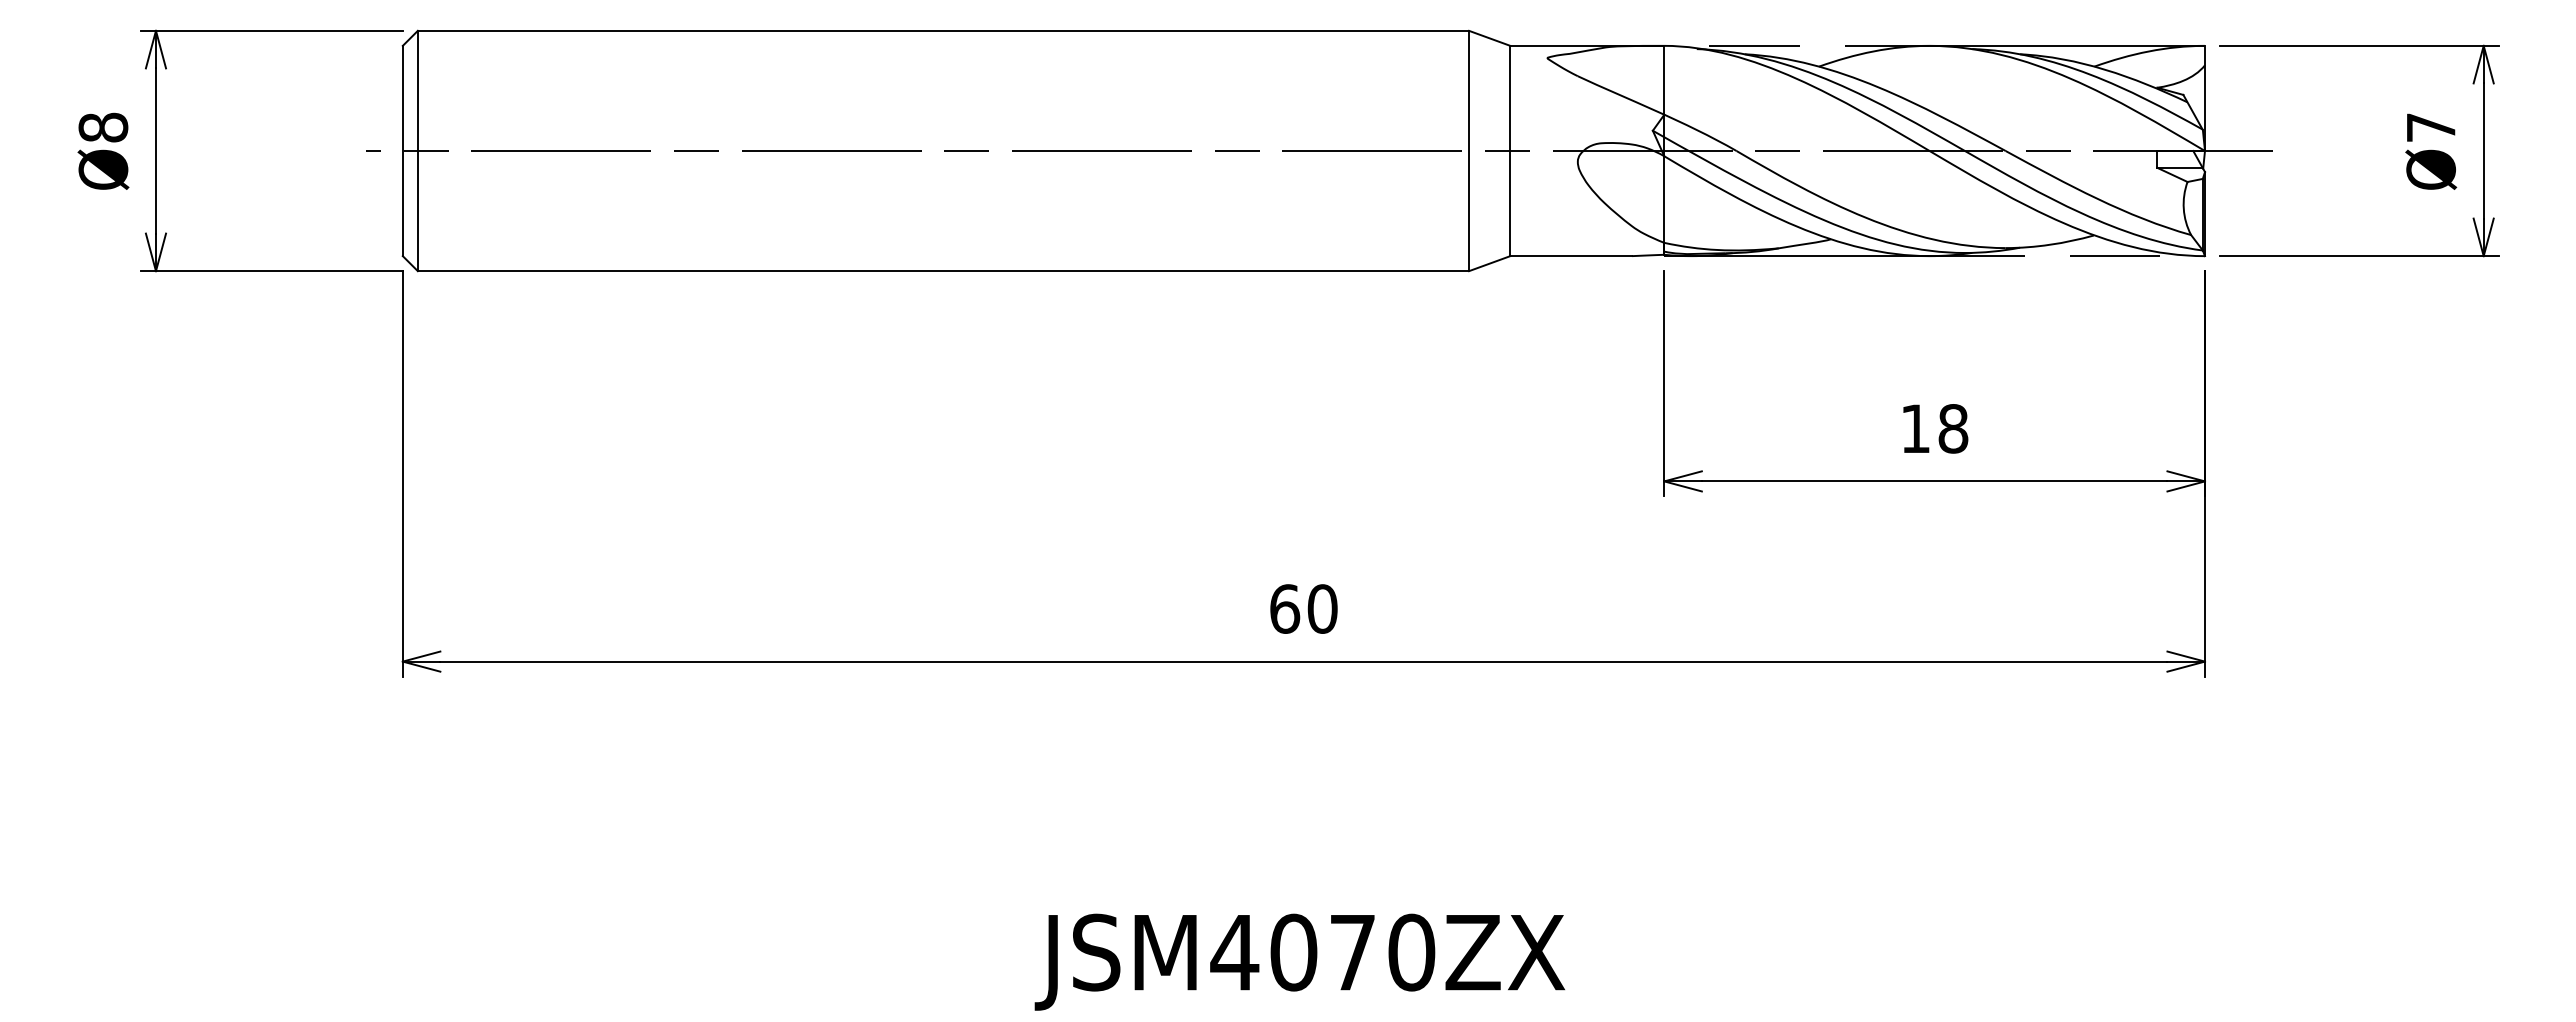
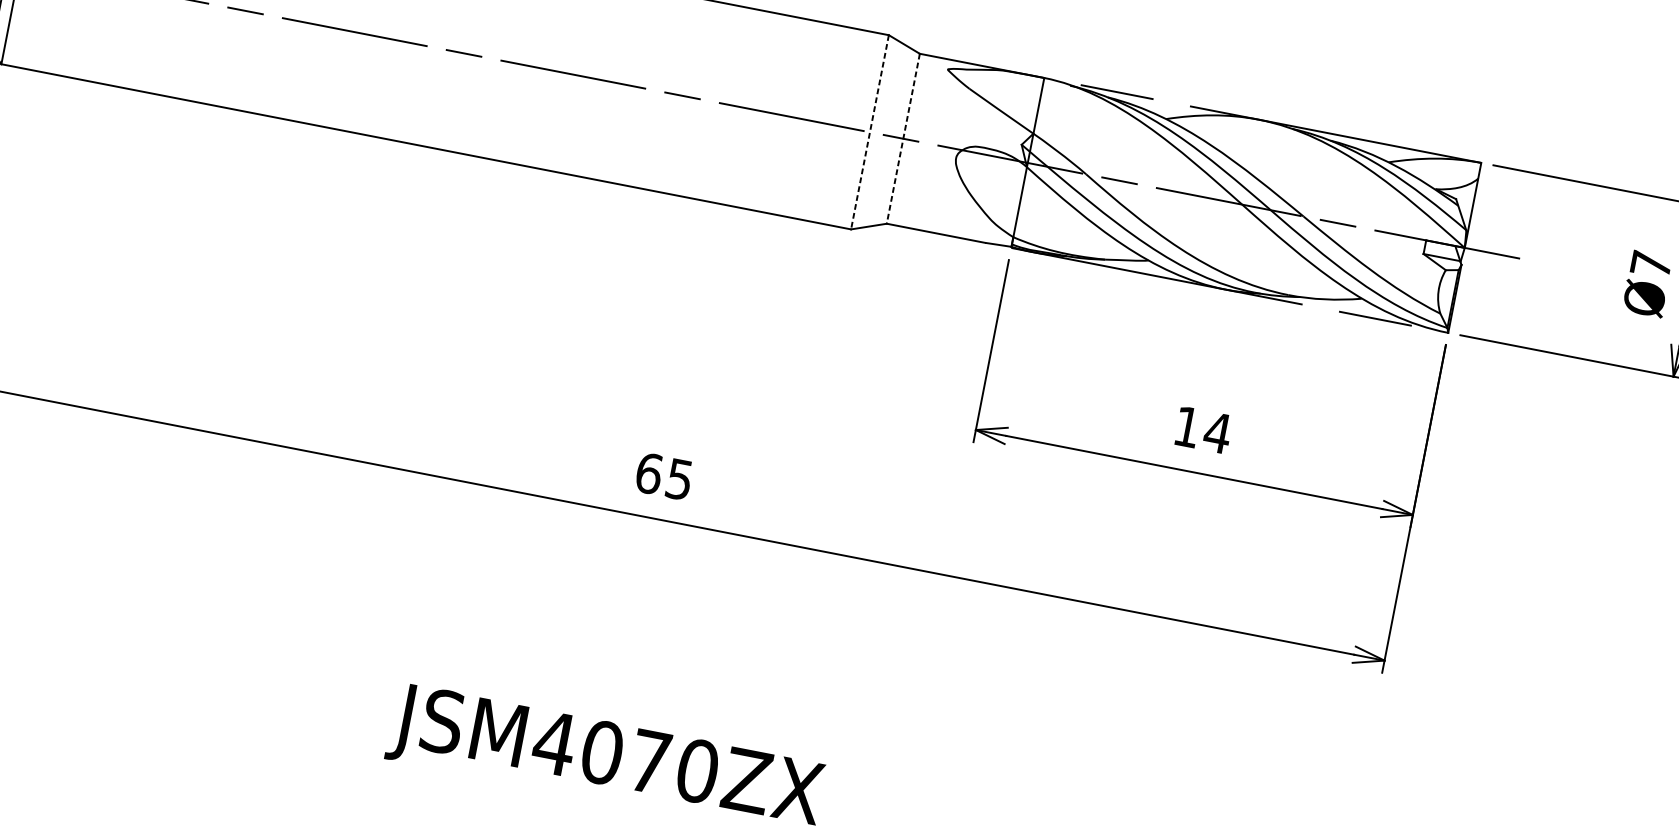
line: (1469, 151) -> (870, 132), solid -> dashed
line: (1510, 151) -> (903, 139), solid -> dashed
text: (1952, 428) -> (1217, 432), 18 -> 14
text: (1322, 608) -> (679, 479), 60 -> 65

